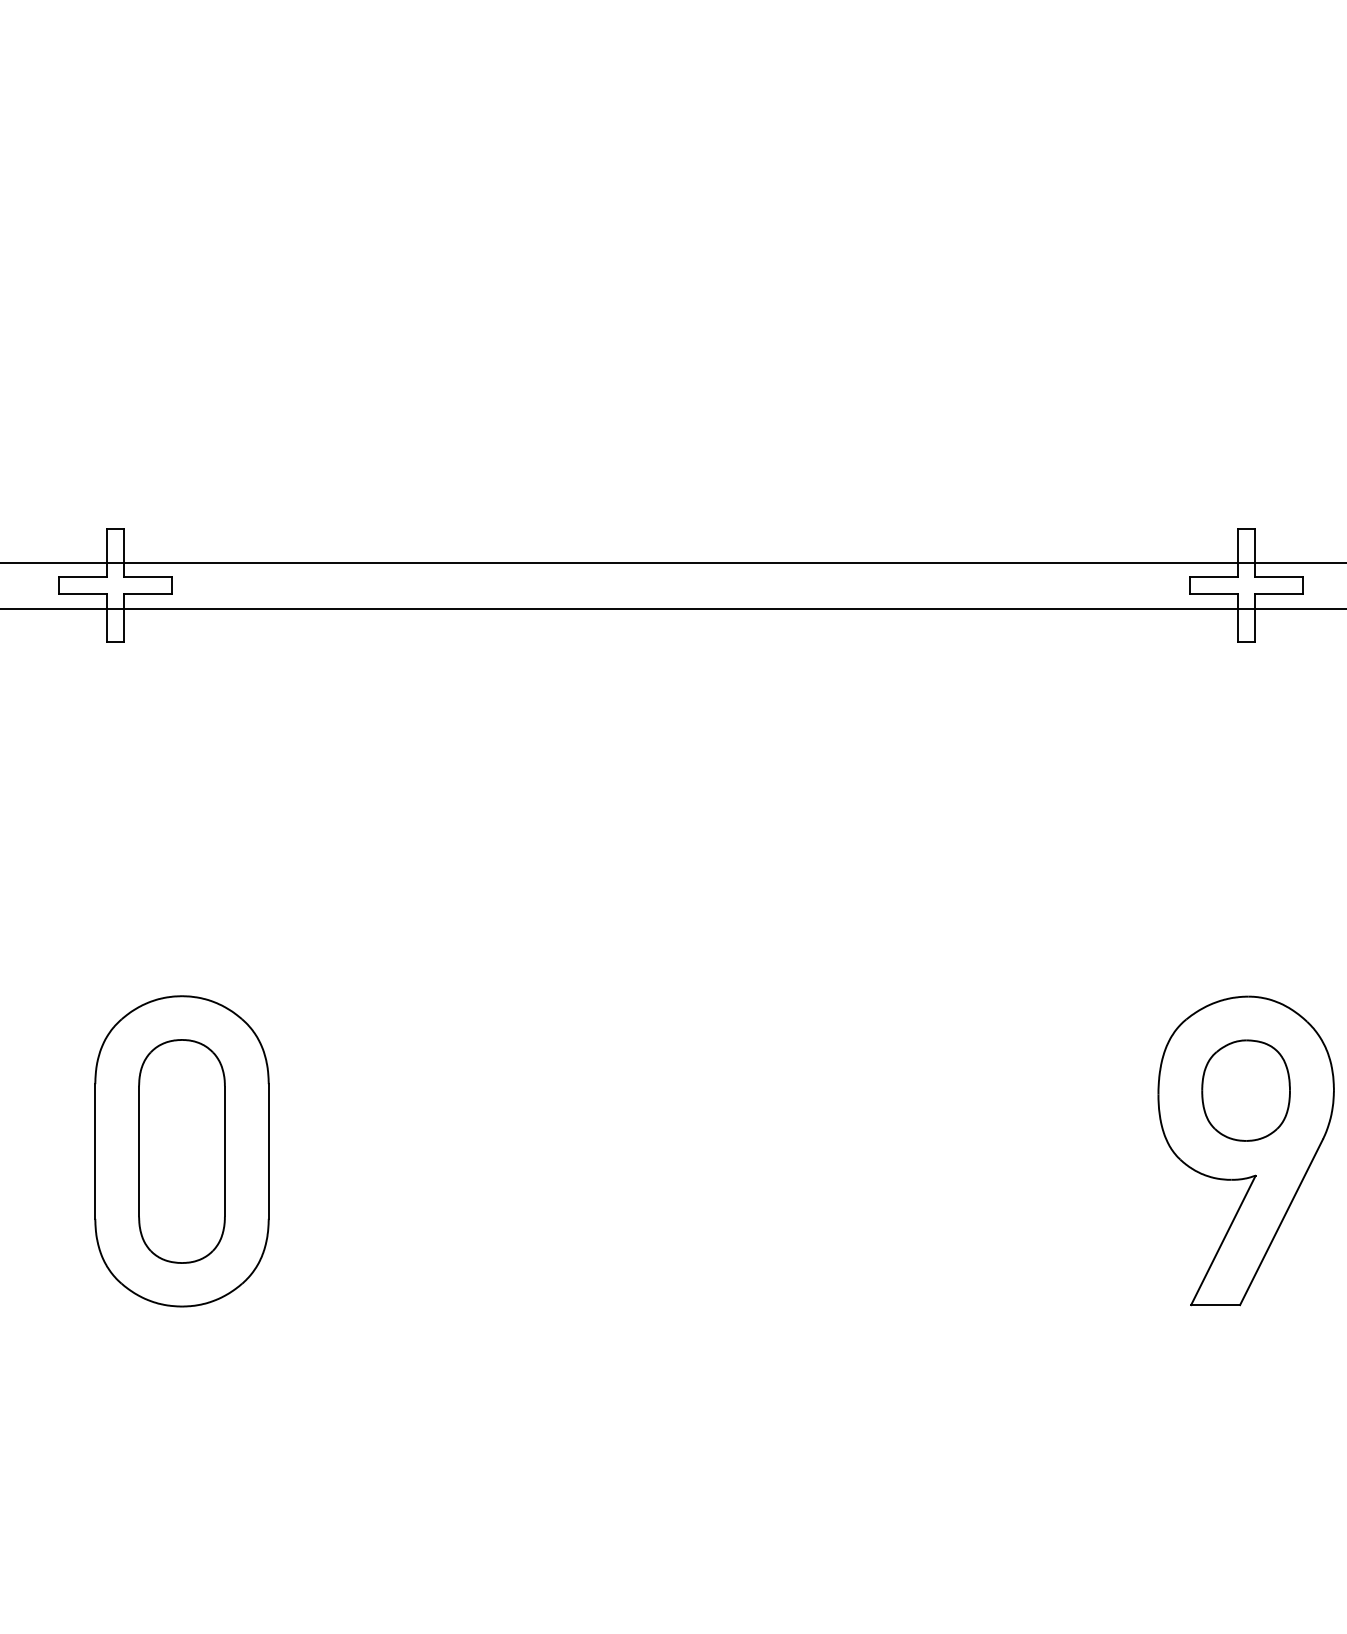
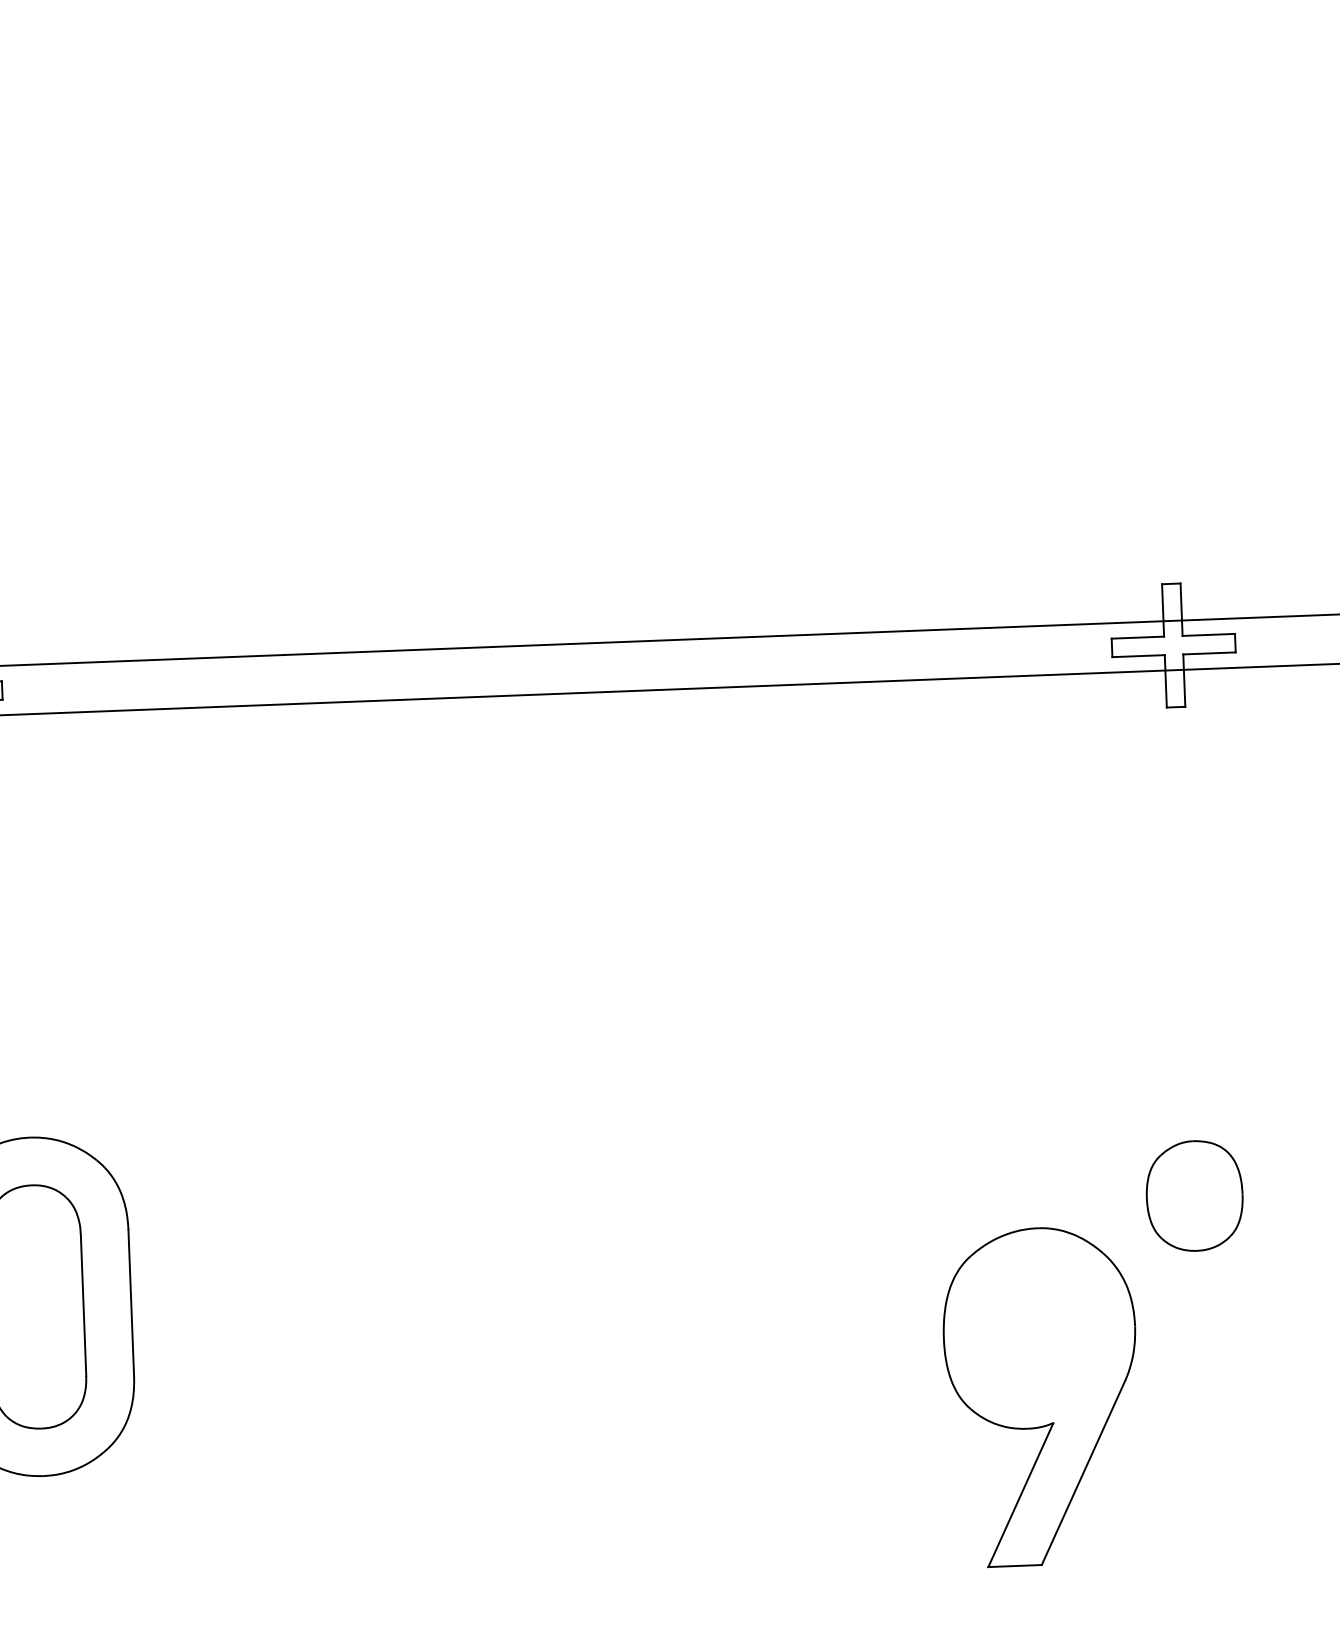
part: (1245, 1150) -> (1041, 1396), moved

